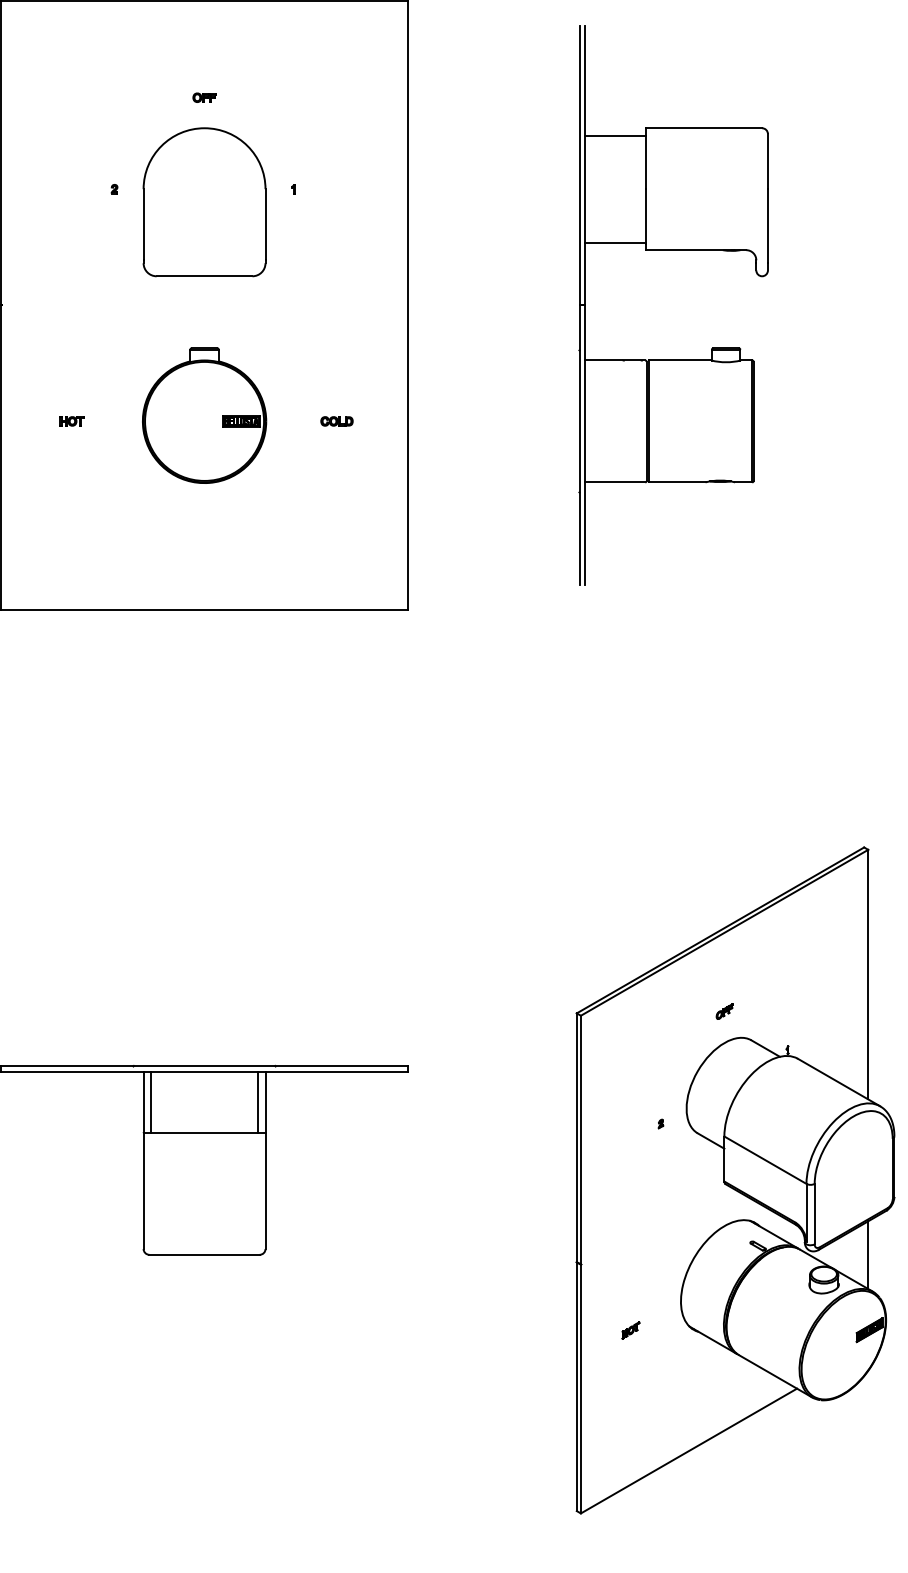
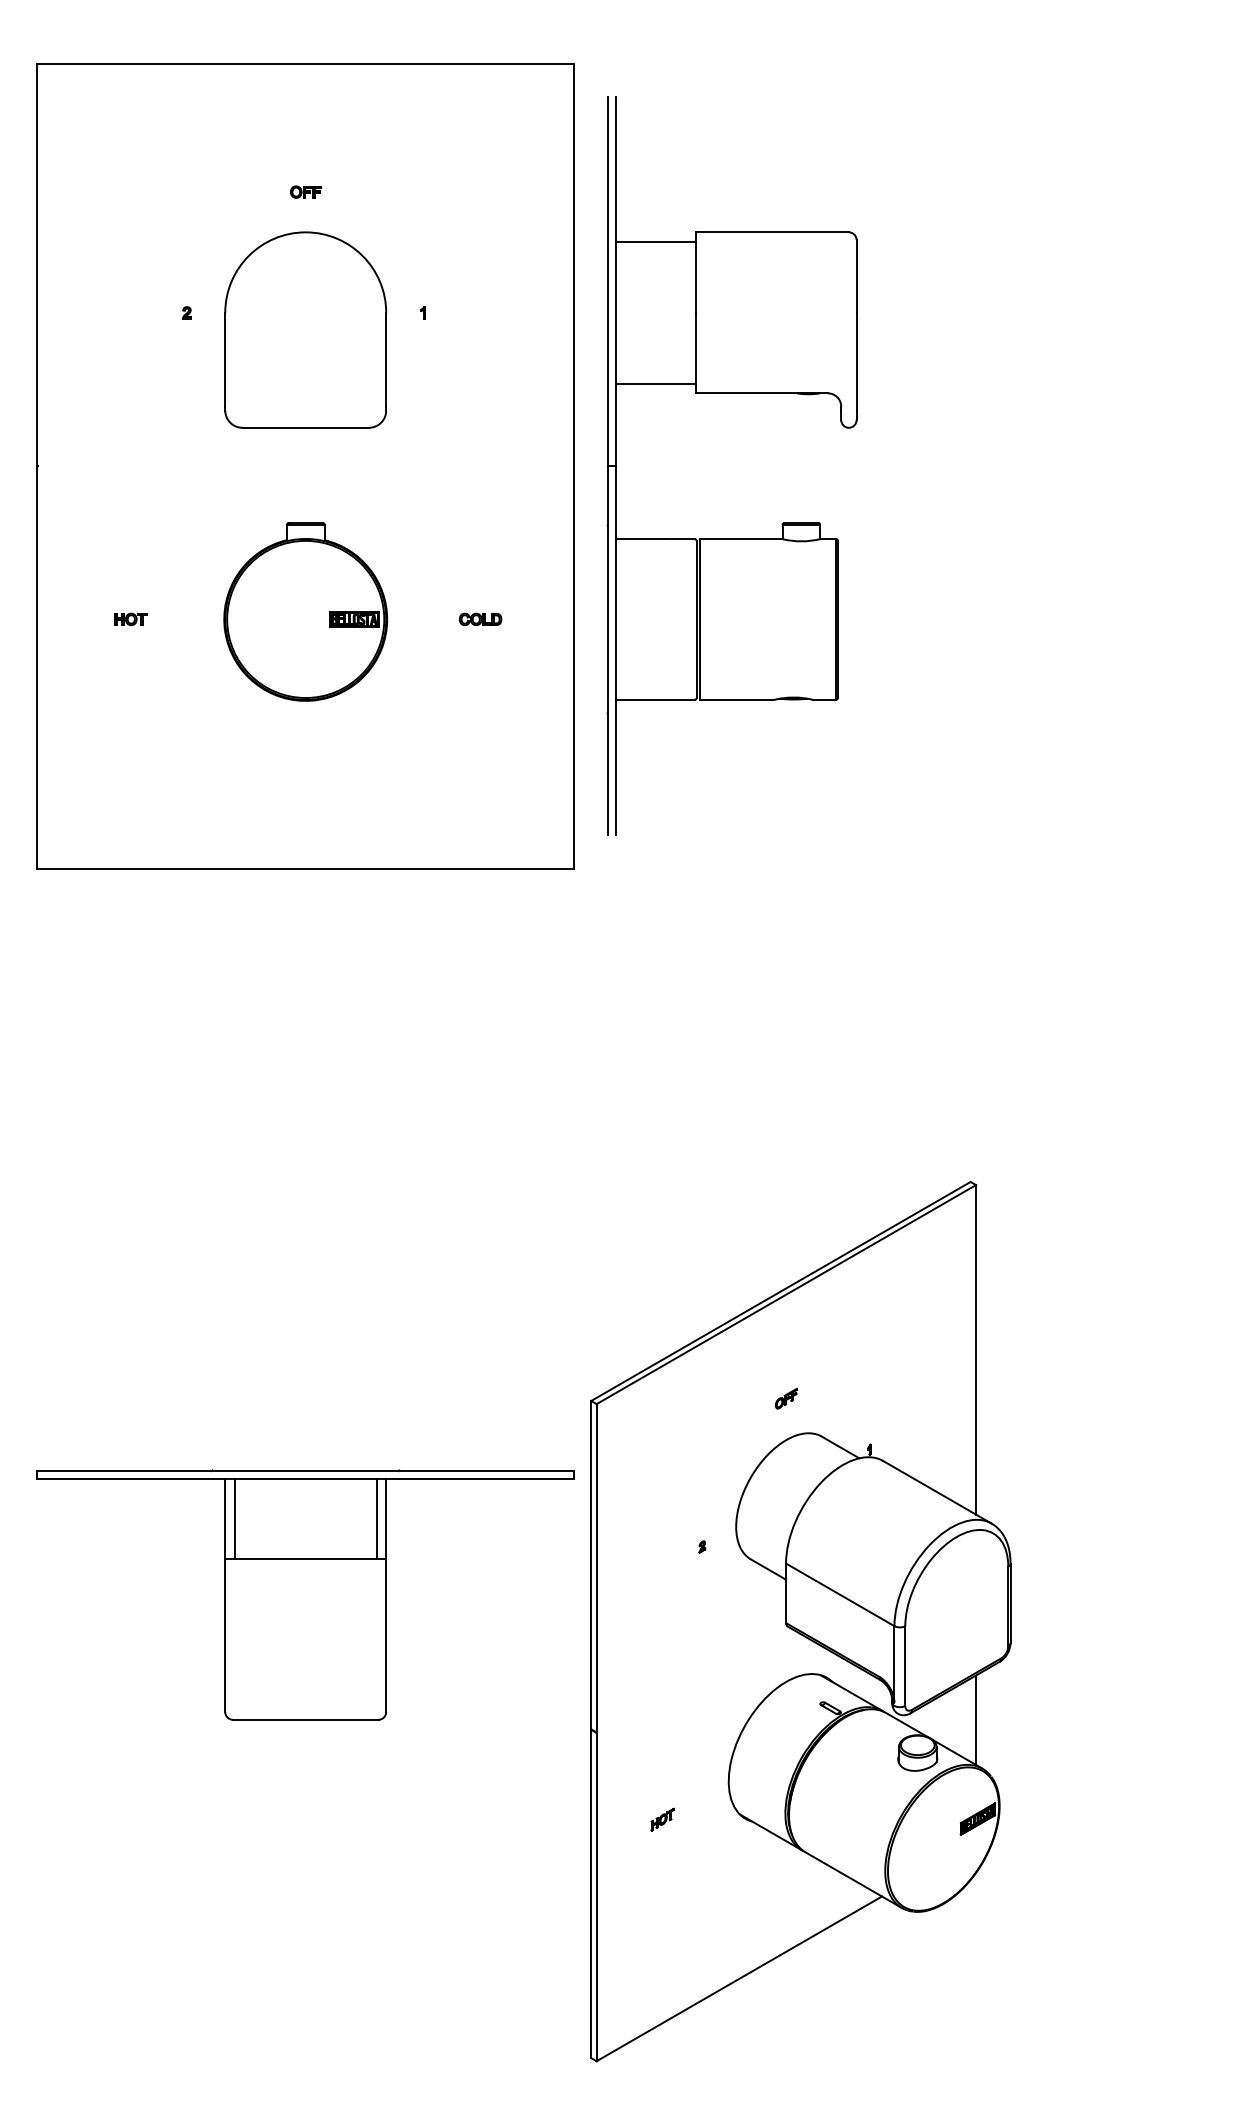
part: (673, 250) -> (731, 393), moved
part: (735, 1180) -> (800, 1621), moved

